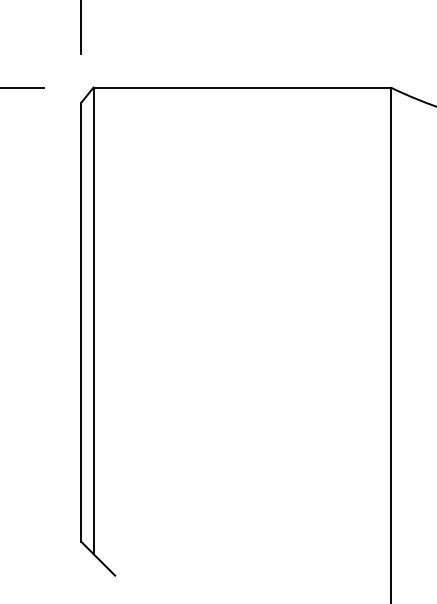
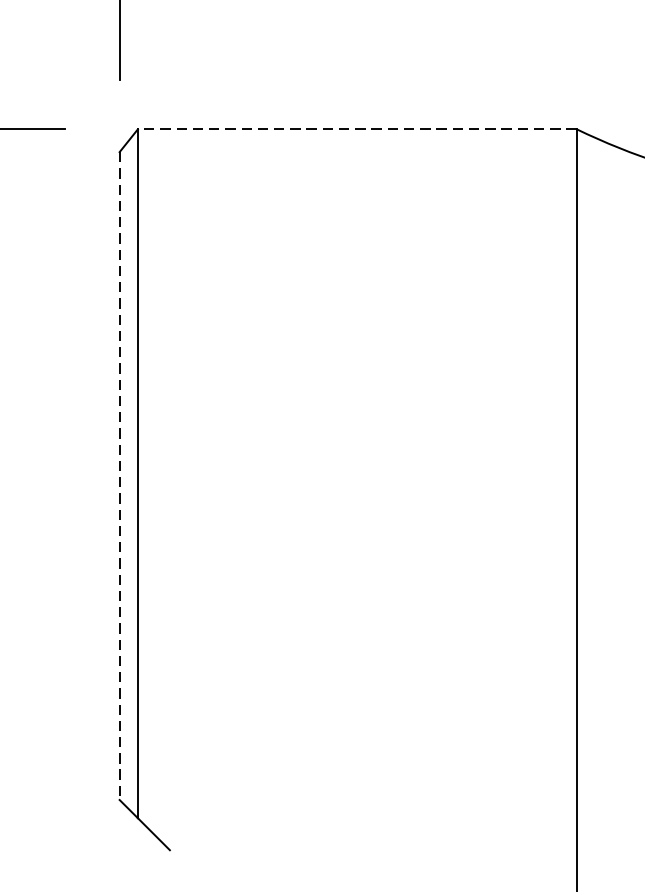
line: (242, 87) -> (357, 129), solid -> dashed
line: (81, 322) -> (120, 476), solid -> dashed

